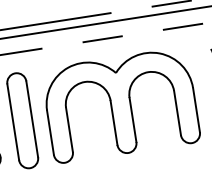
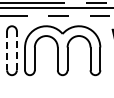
line: (31, 118) -> (16, 50), solid -> dashed
line: (13, 121) -> (7, 50), solid -> dashed

